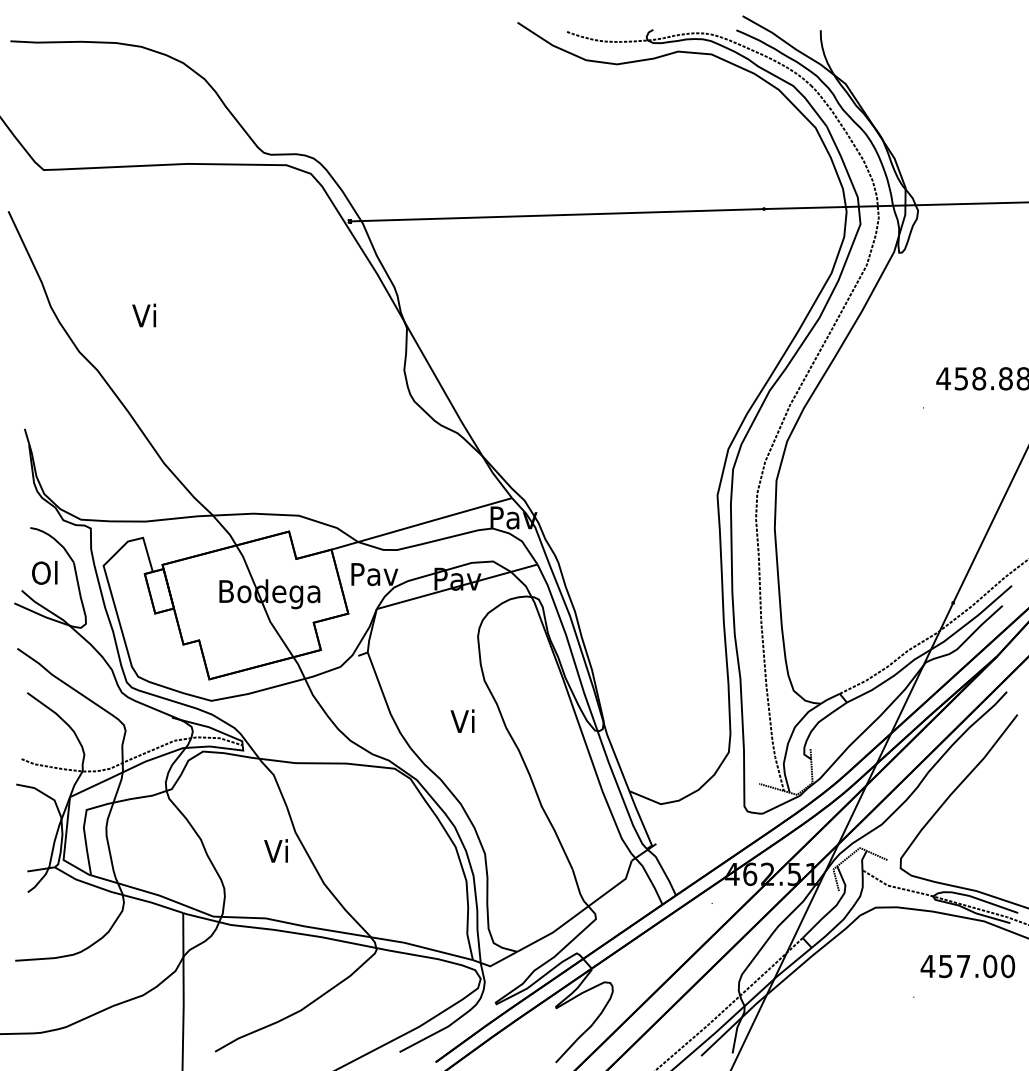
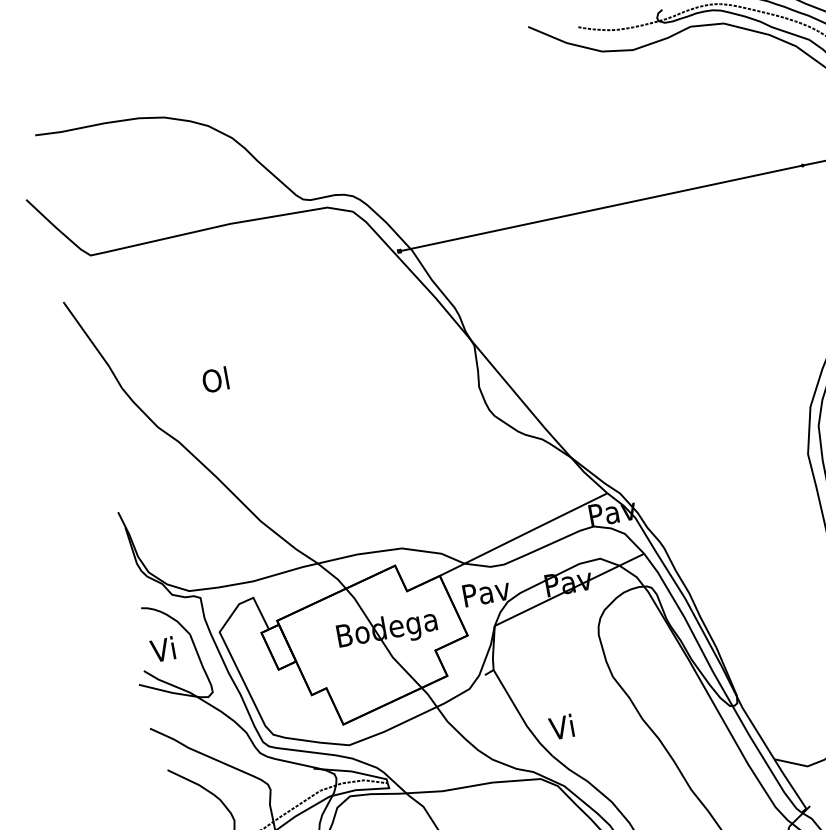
text: (144, 315) -> (215, 379), Vi -> Ol
text: (44, 572) -> (163, 649), Ol -> Vi
text: (462, 720) -> (561, 726), moved

